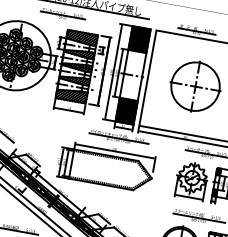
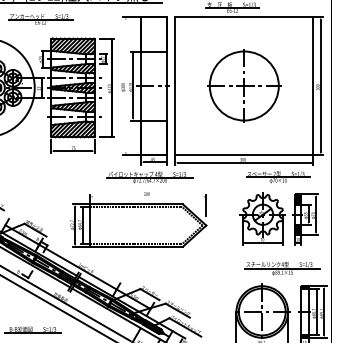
hatch: (139, 39) -> (154, 34), removed
line: (113, 71) -> (125, 85), removed
hatch: (127, 111) -> (154, 137), removed
line: (114, 151) -> (147, 196), removed

